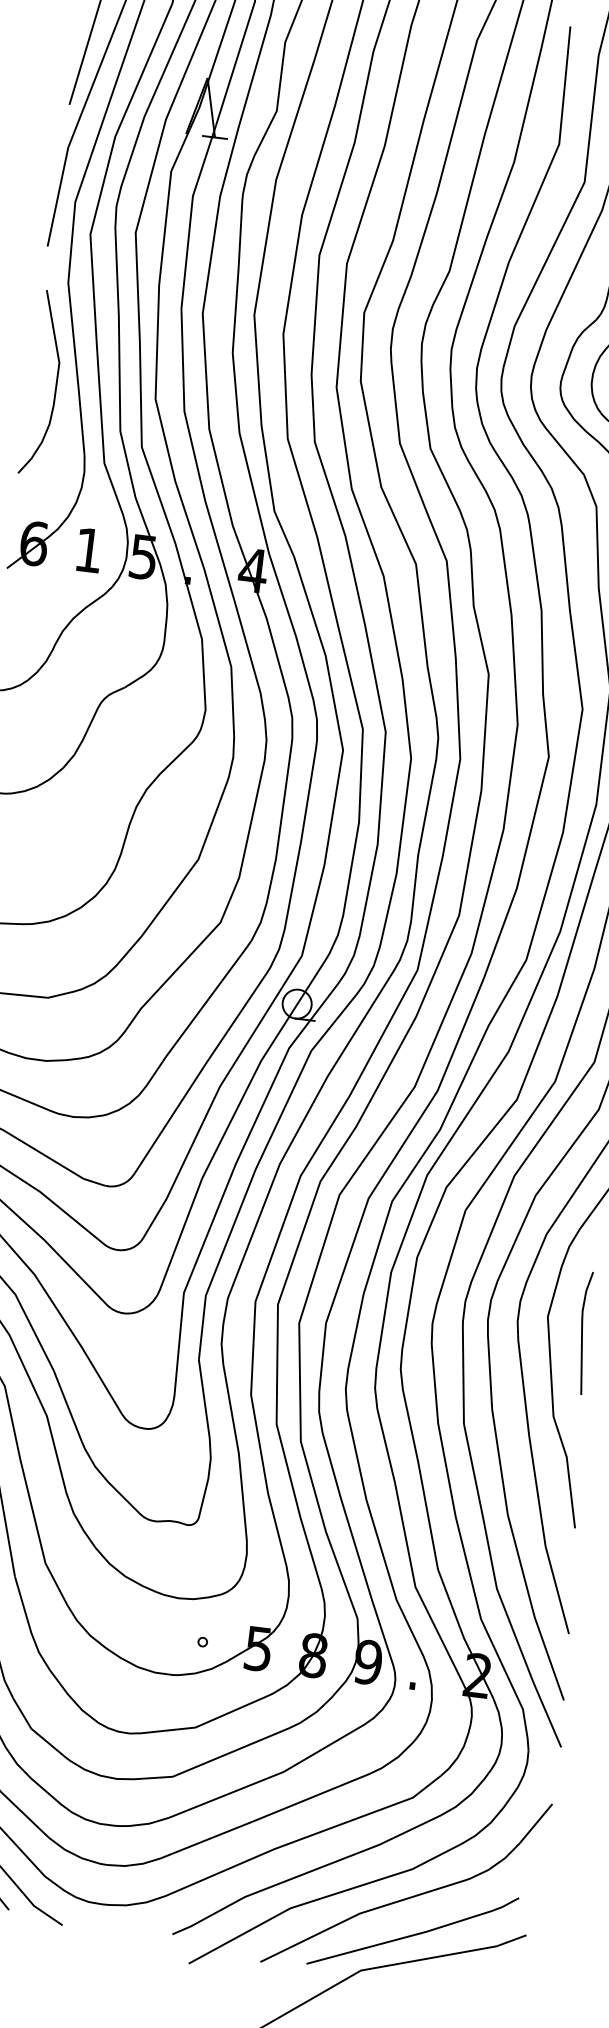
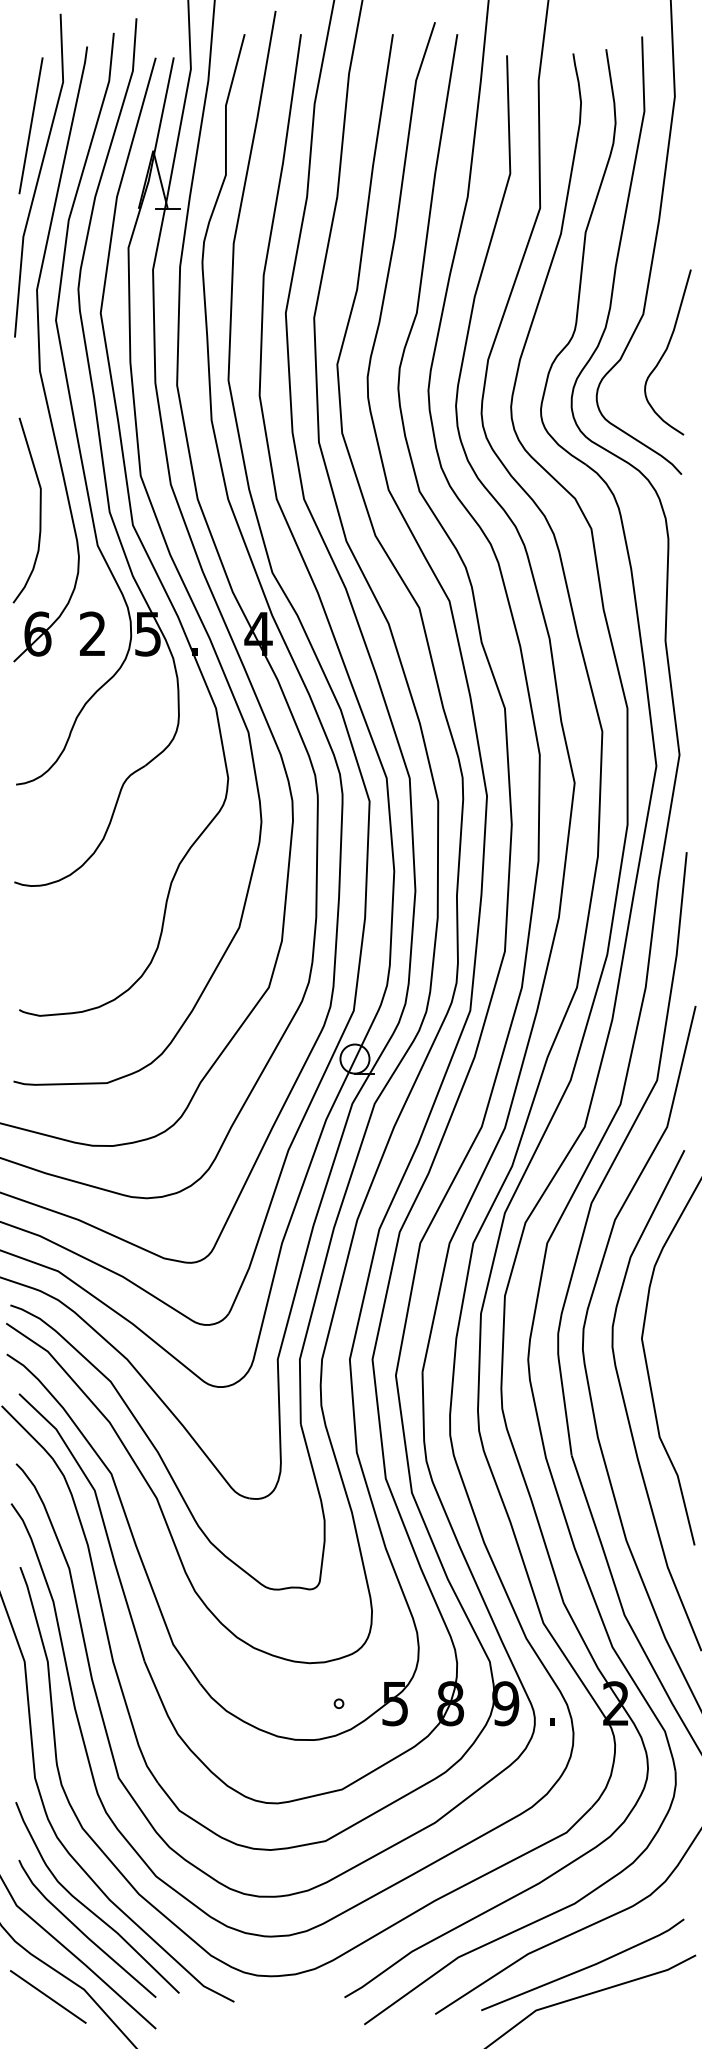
curve: (55, 384) -> (39, 510), moved
text: (88, 549) -> (92, 633), 1 -> 2
line: (582, 1332) -> (678, 1350), removed

